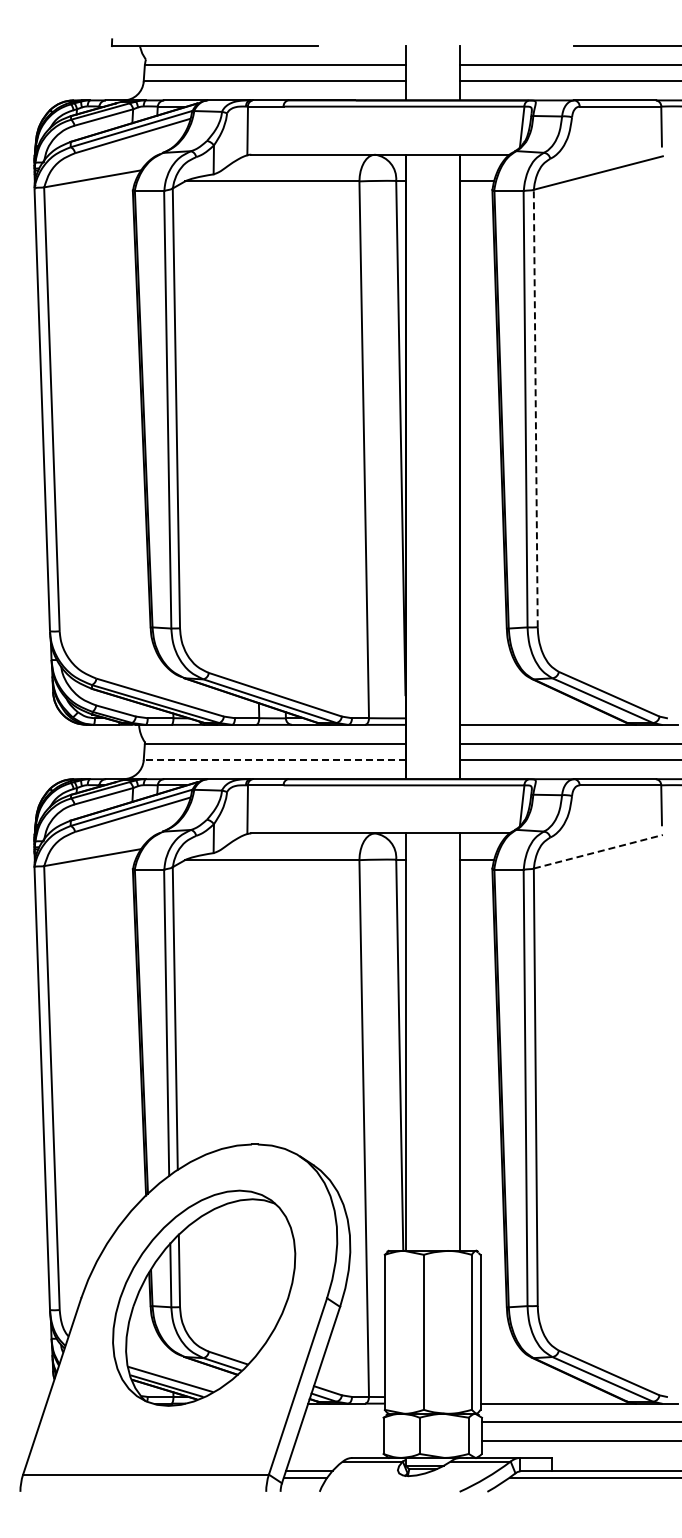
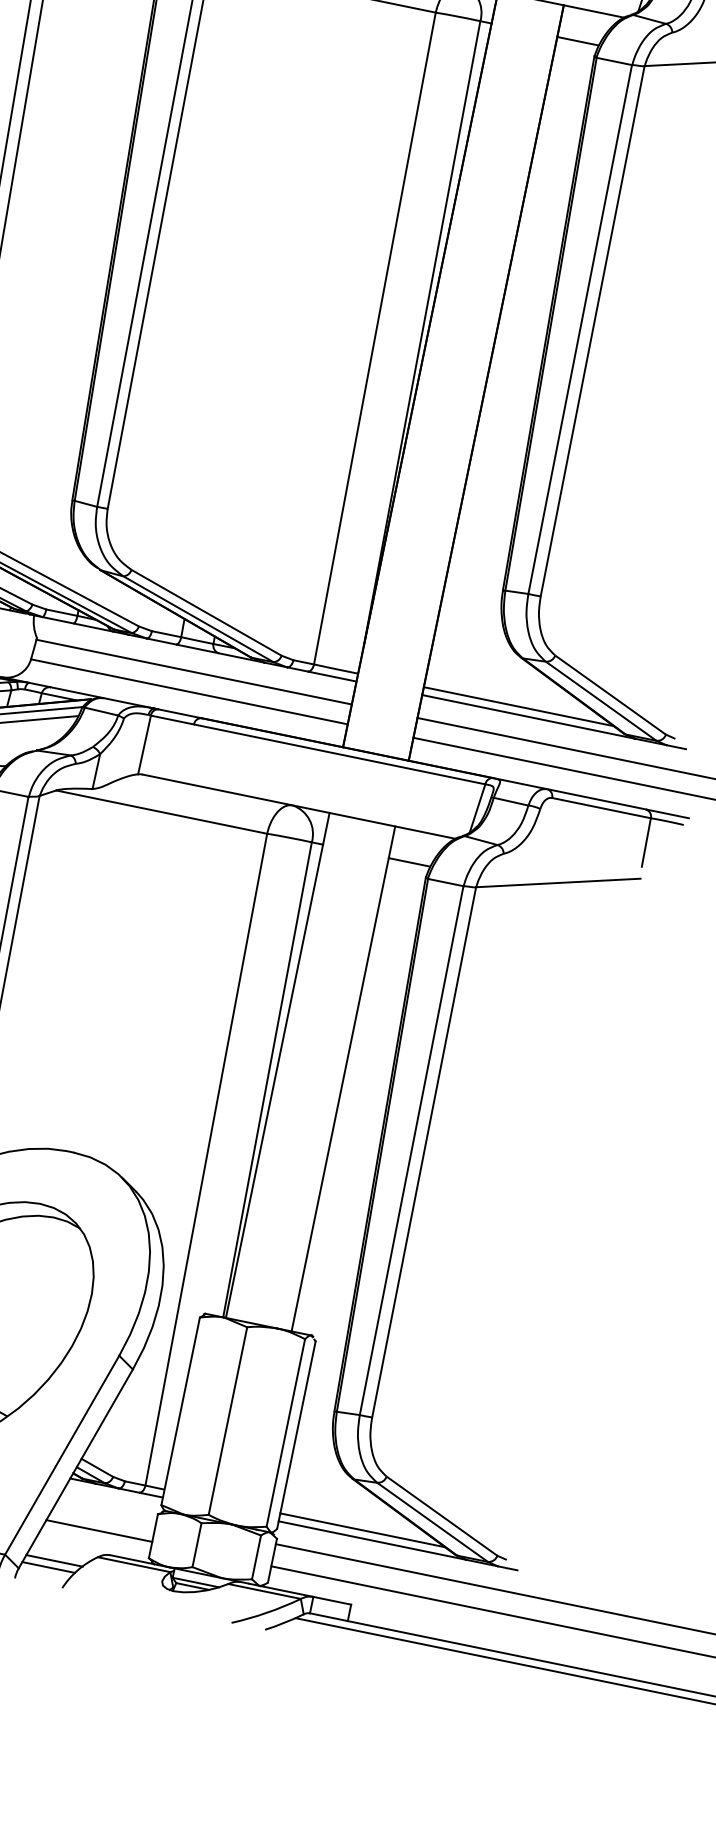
line: (535, 408) -> (592, 331), dashed -> solid
line: (537, 718) -> (517, 706), added
line: (274, 760) -> (189, 692), dashed -> solid
line: (598, 851) -> (558, 882), dashed -> solid
line: (548, 1397) -> (362, 1530), added
line: (339, 1440) -> (98, 1530), added

